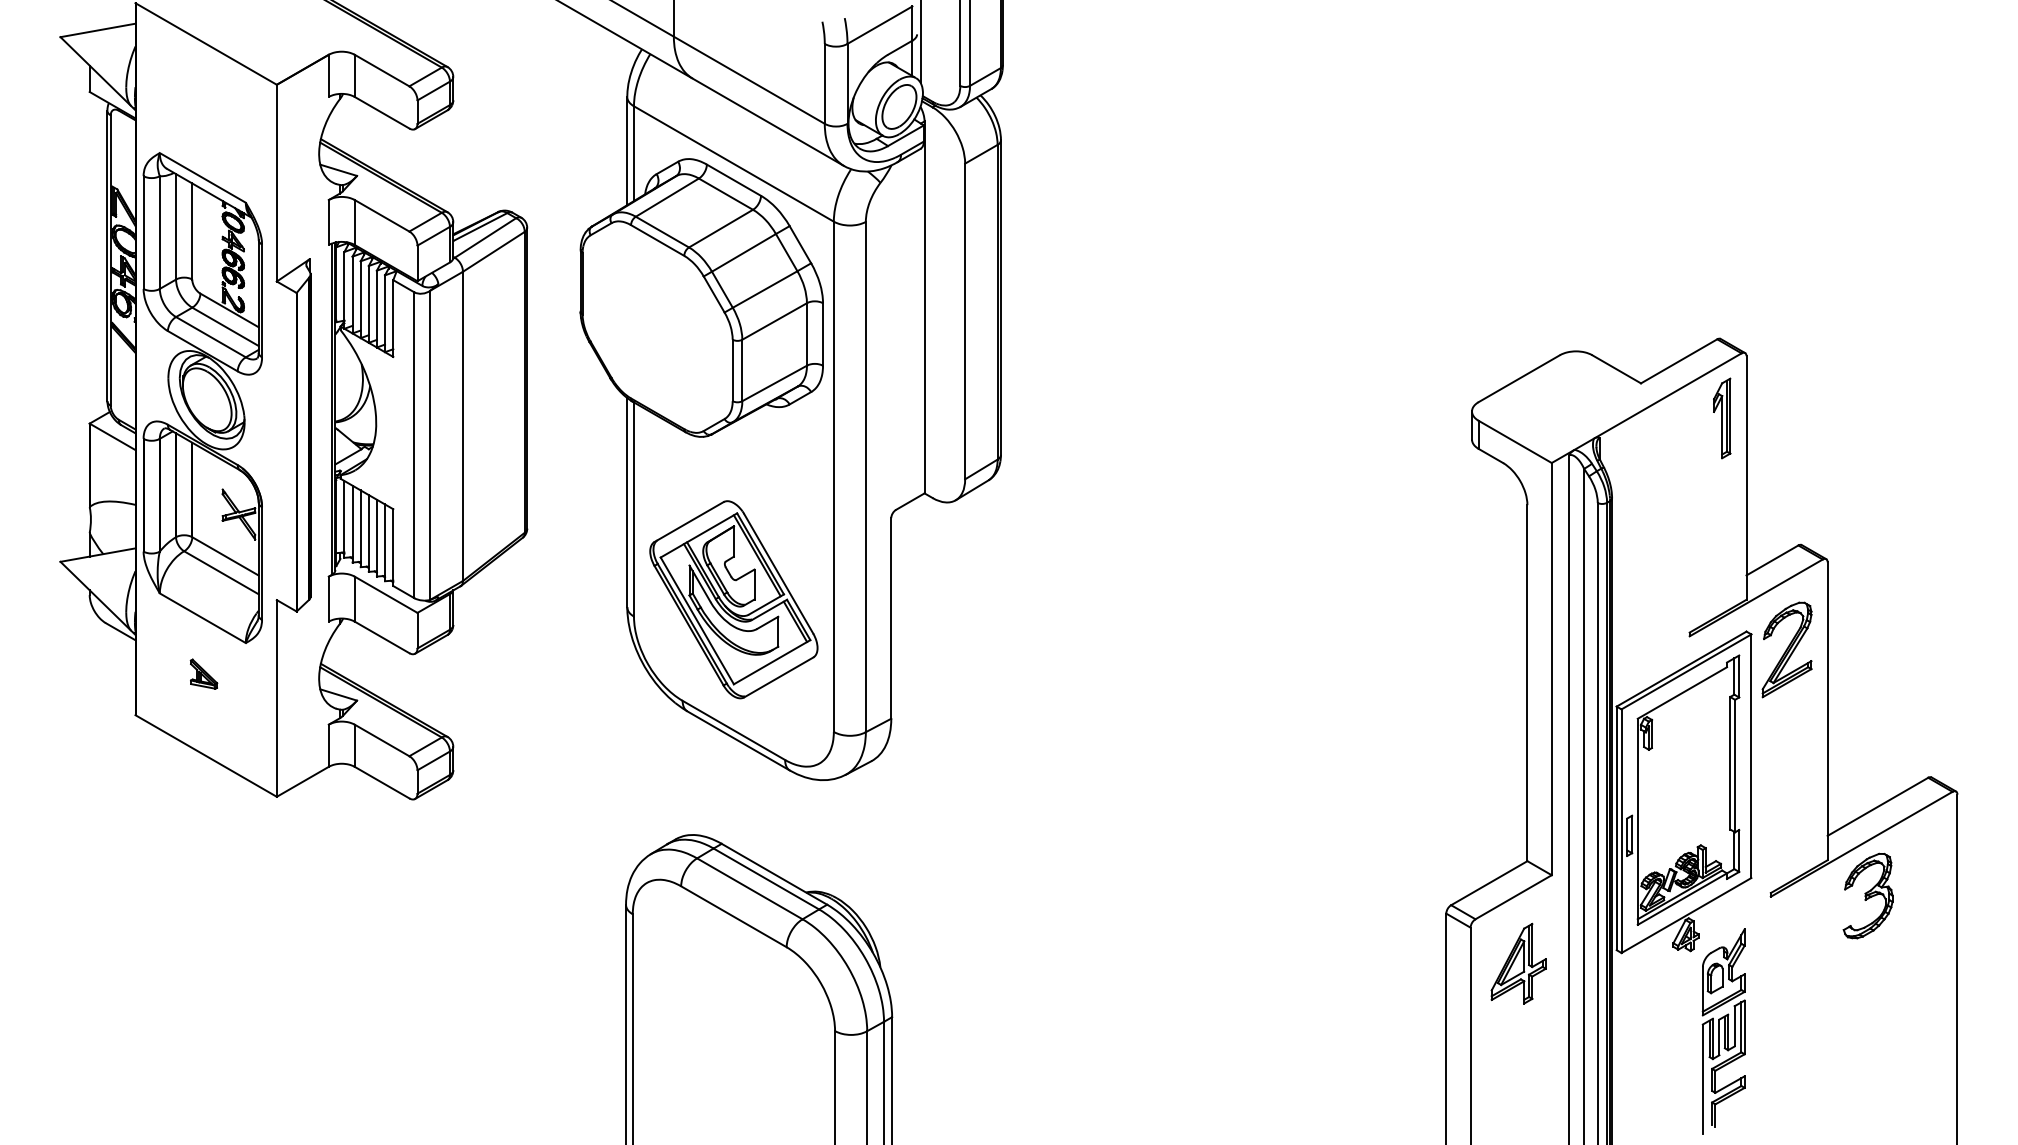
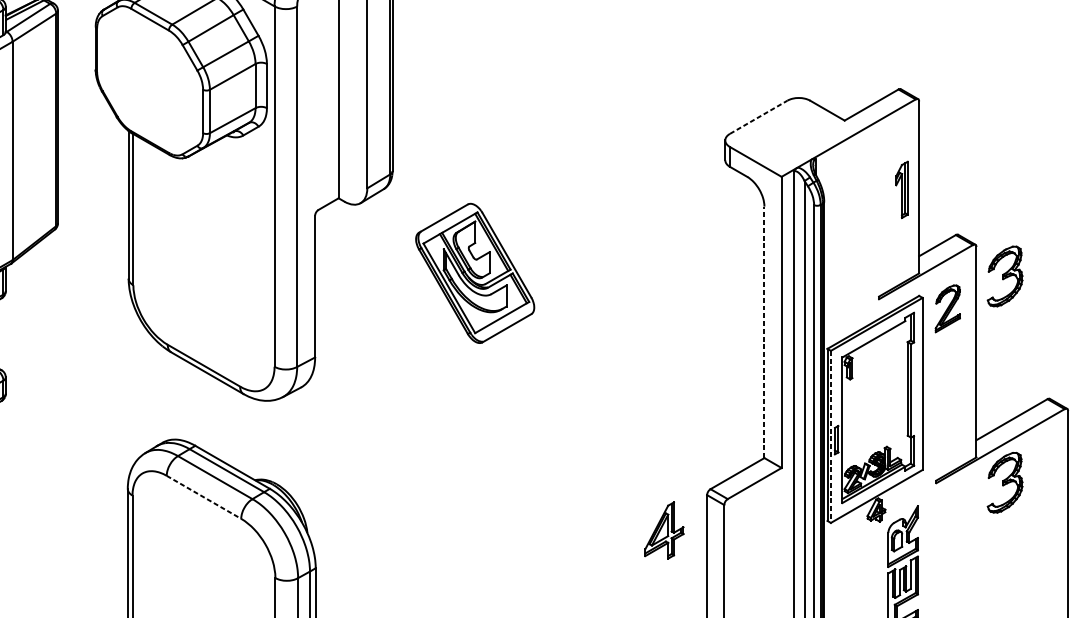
line: (1519, 378) -> (758, 117), solid -> dashed
part: (1722, 418) -> (902, 189), moved
part: (733, 599) -> (474, 273), moved
part: (1867, 603) -> (1004, 276), added
part: (1786, 649) -> (947, 308), size x0.7
line: (1527, 682) -> (764, 331), solid -> dashed
line: (1621, 831) -> (830, 437), solid -> dashed
line: (733, 916) -> (203, 497), solid -> dashed
part: (1518, 963) -> (664, 530), moved

